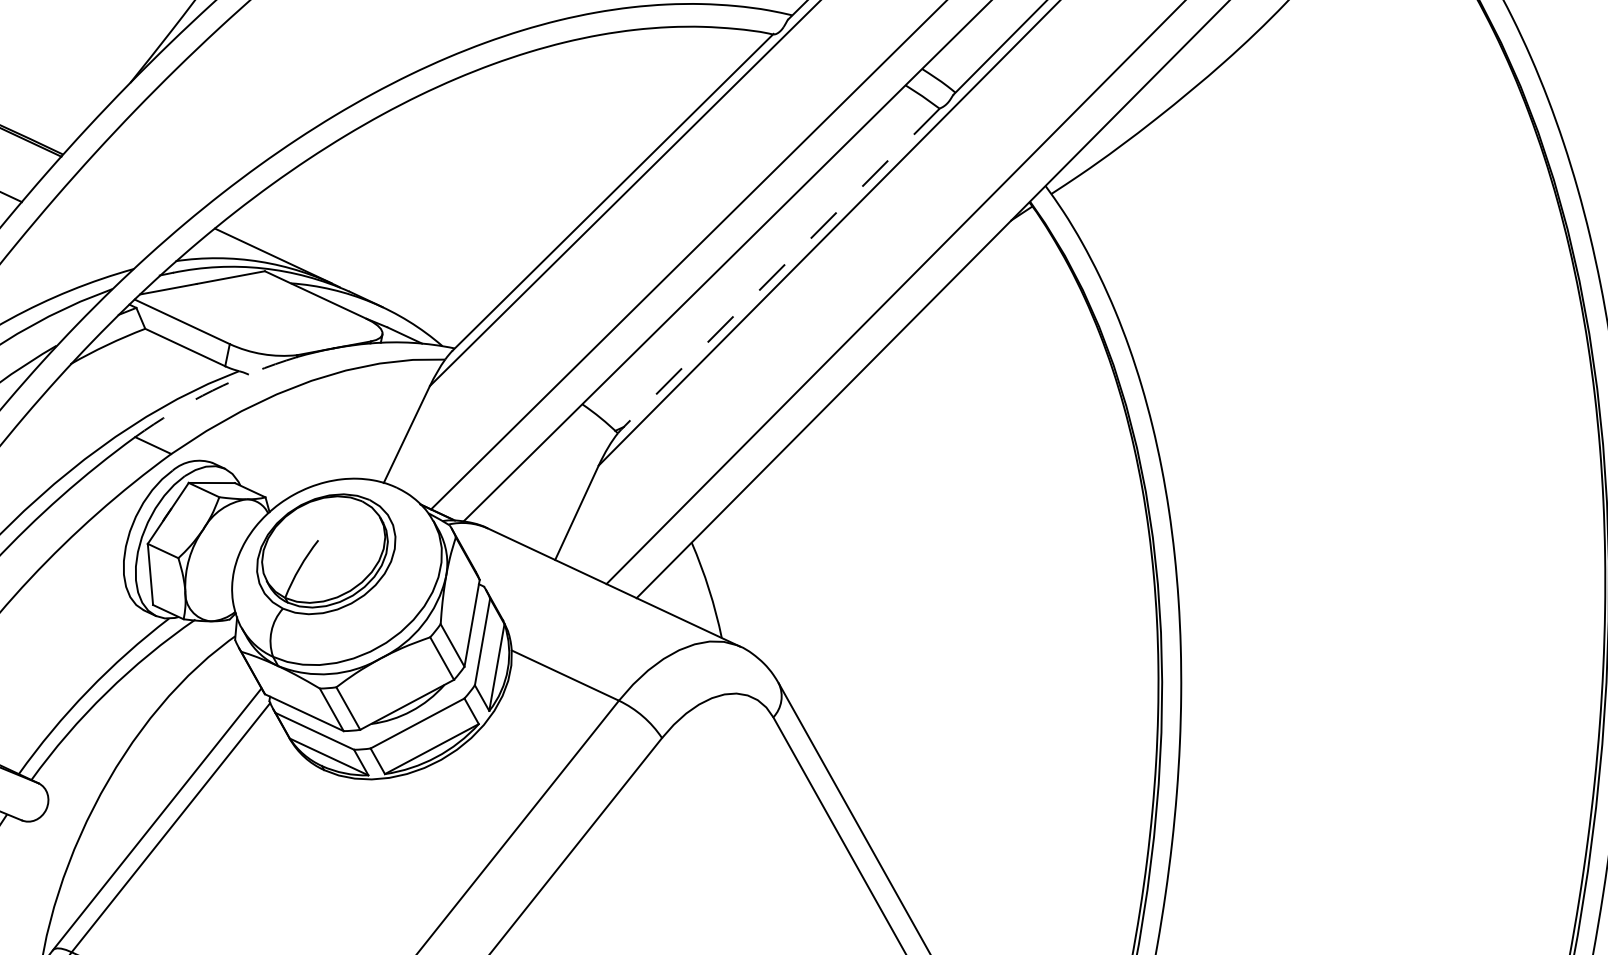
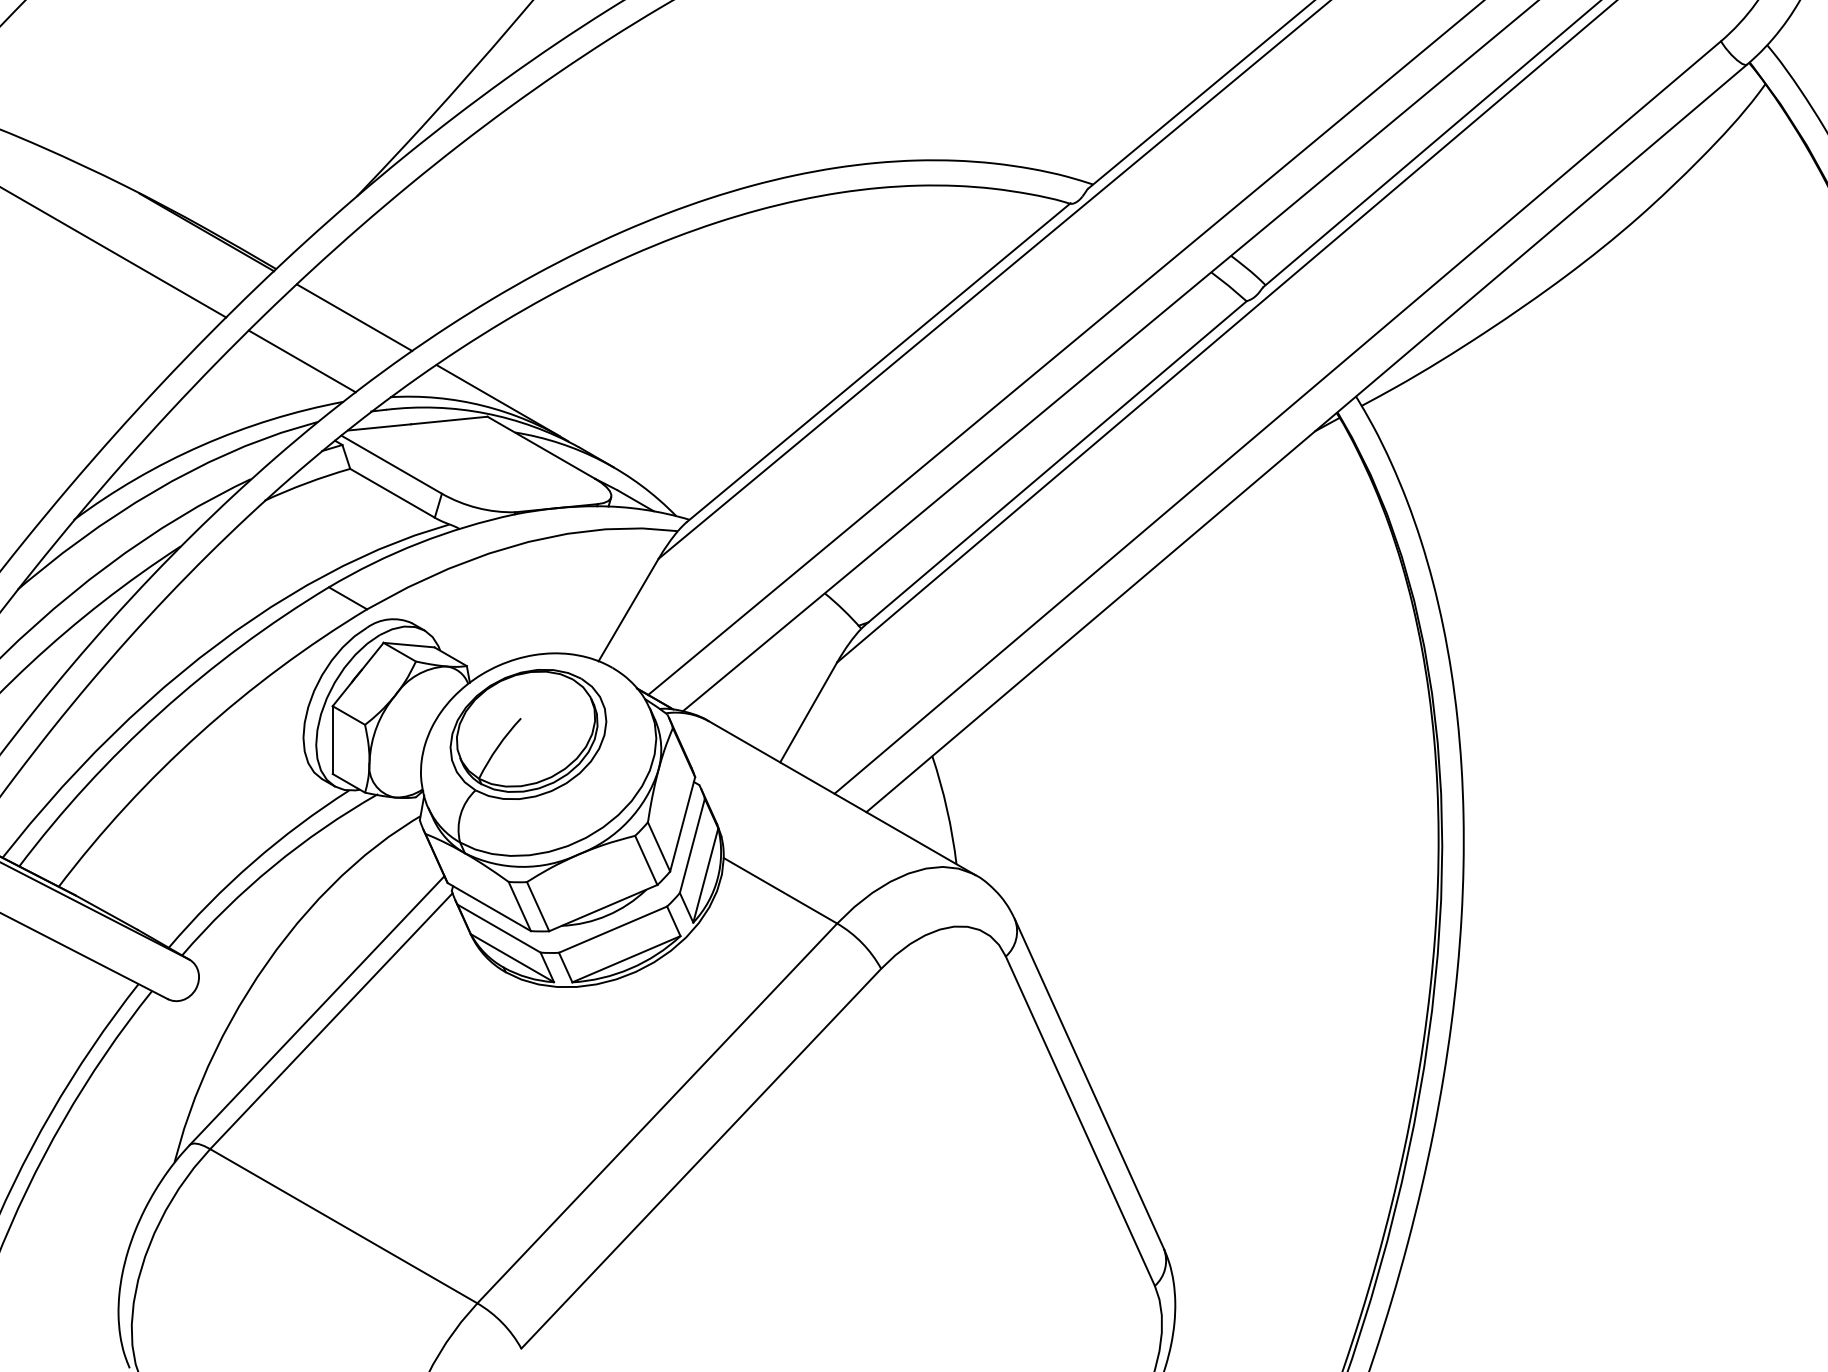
line: (137, 192) -> (354, 317), added
line: (93, 235) -> (301, 361), added
line: (780, 269) -> (1055, 463), dashed -> solid
arc: (212, 390) -> (418, 543), dashed -> solid

